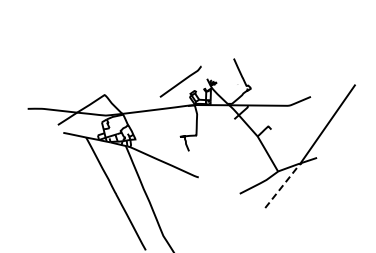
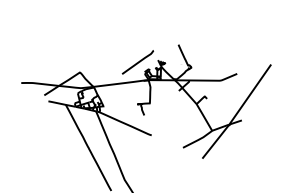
line: (282, 186) -> (215, 142), dashed -> solid

